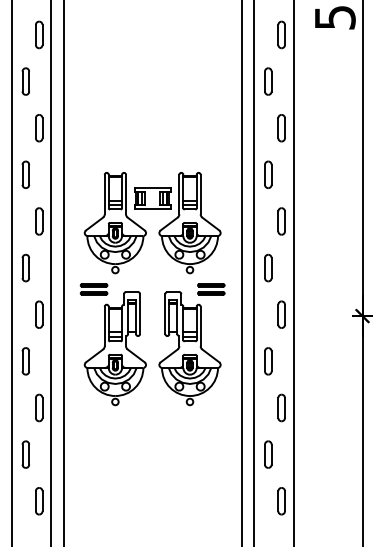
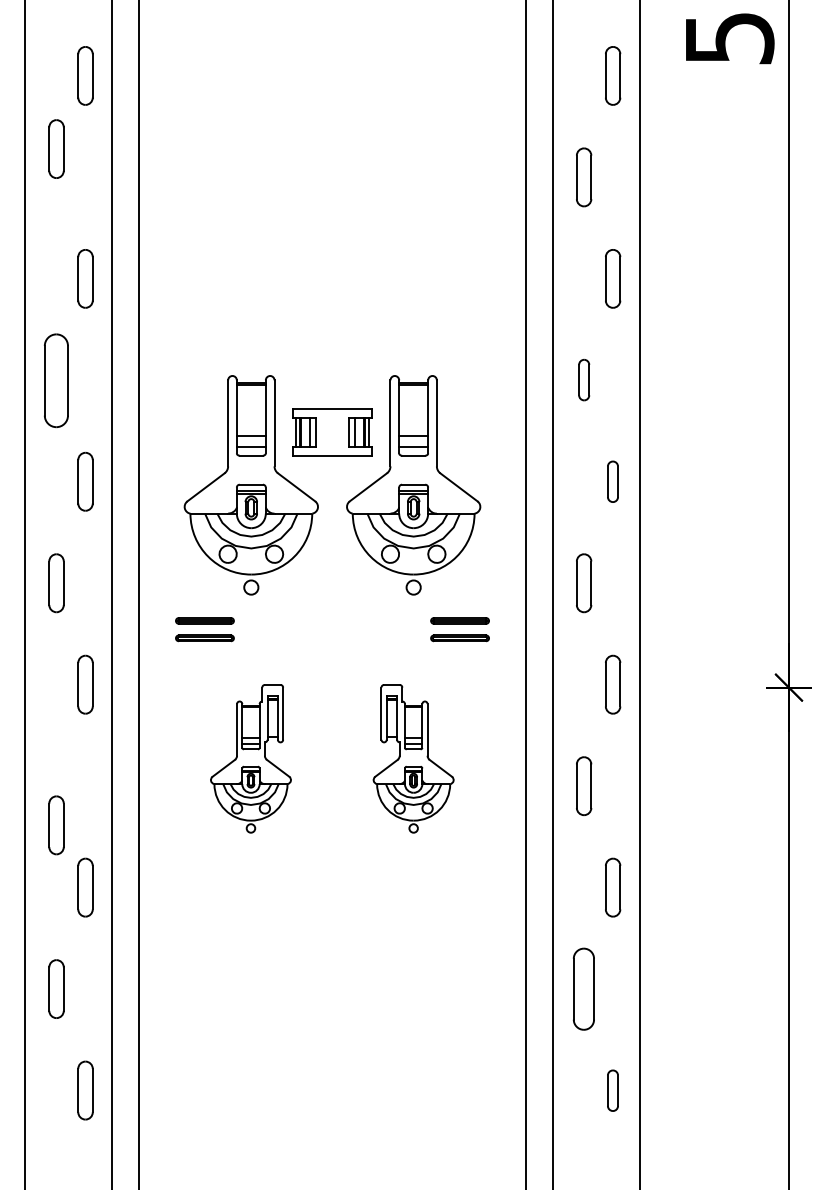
part: (25, 81) -> (55, 148), moved
part: (25, 174) -> (55, 379), size x1.6
part: (268, 174) -> (584, 379), size x0.7
part: (281, 221) -> (612, 481), size x0.7
part: (114, 348) -> (249, 758), size x0.6
part: (189, 348) -> (412, 758), size x0.6
part: (25, 361) -> (55, 825), moved
part: (268, 454) -> (584, 988), size x1.4
part: (281, 501) -> (612, 1091), size x0.7

